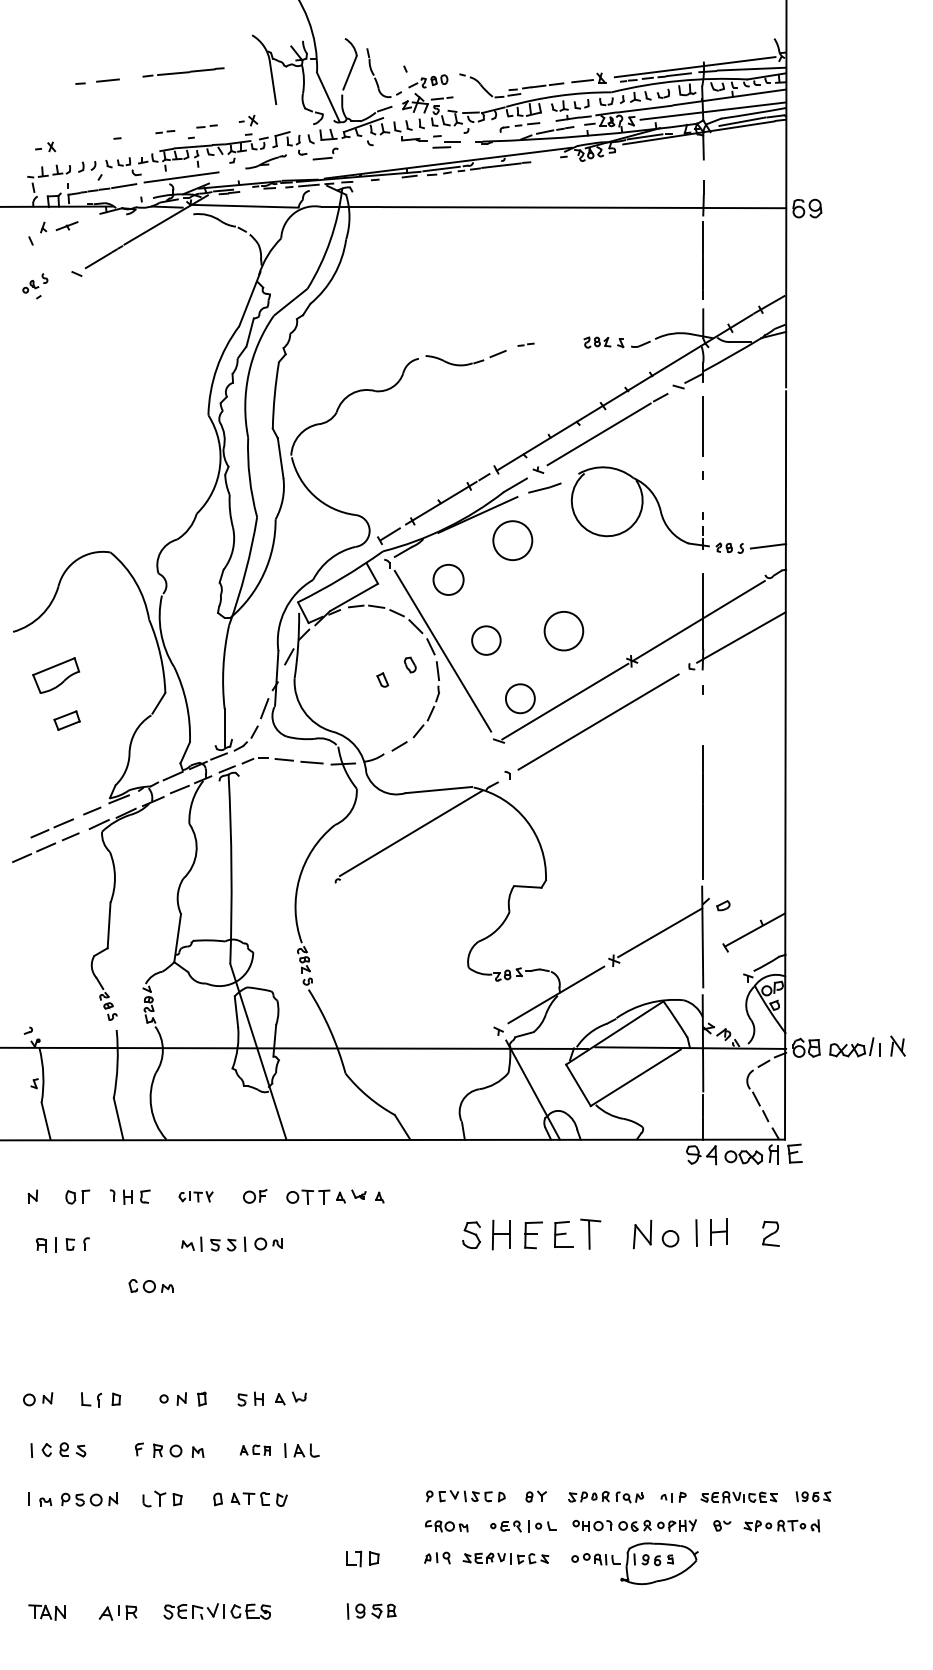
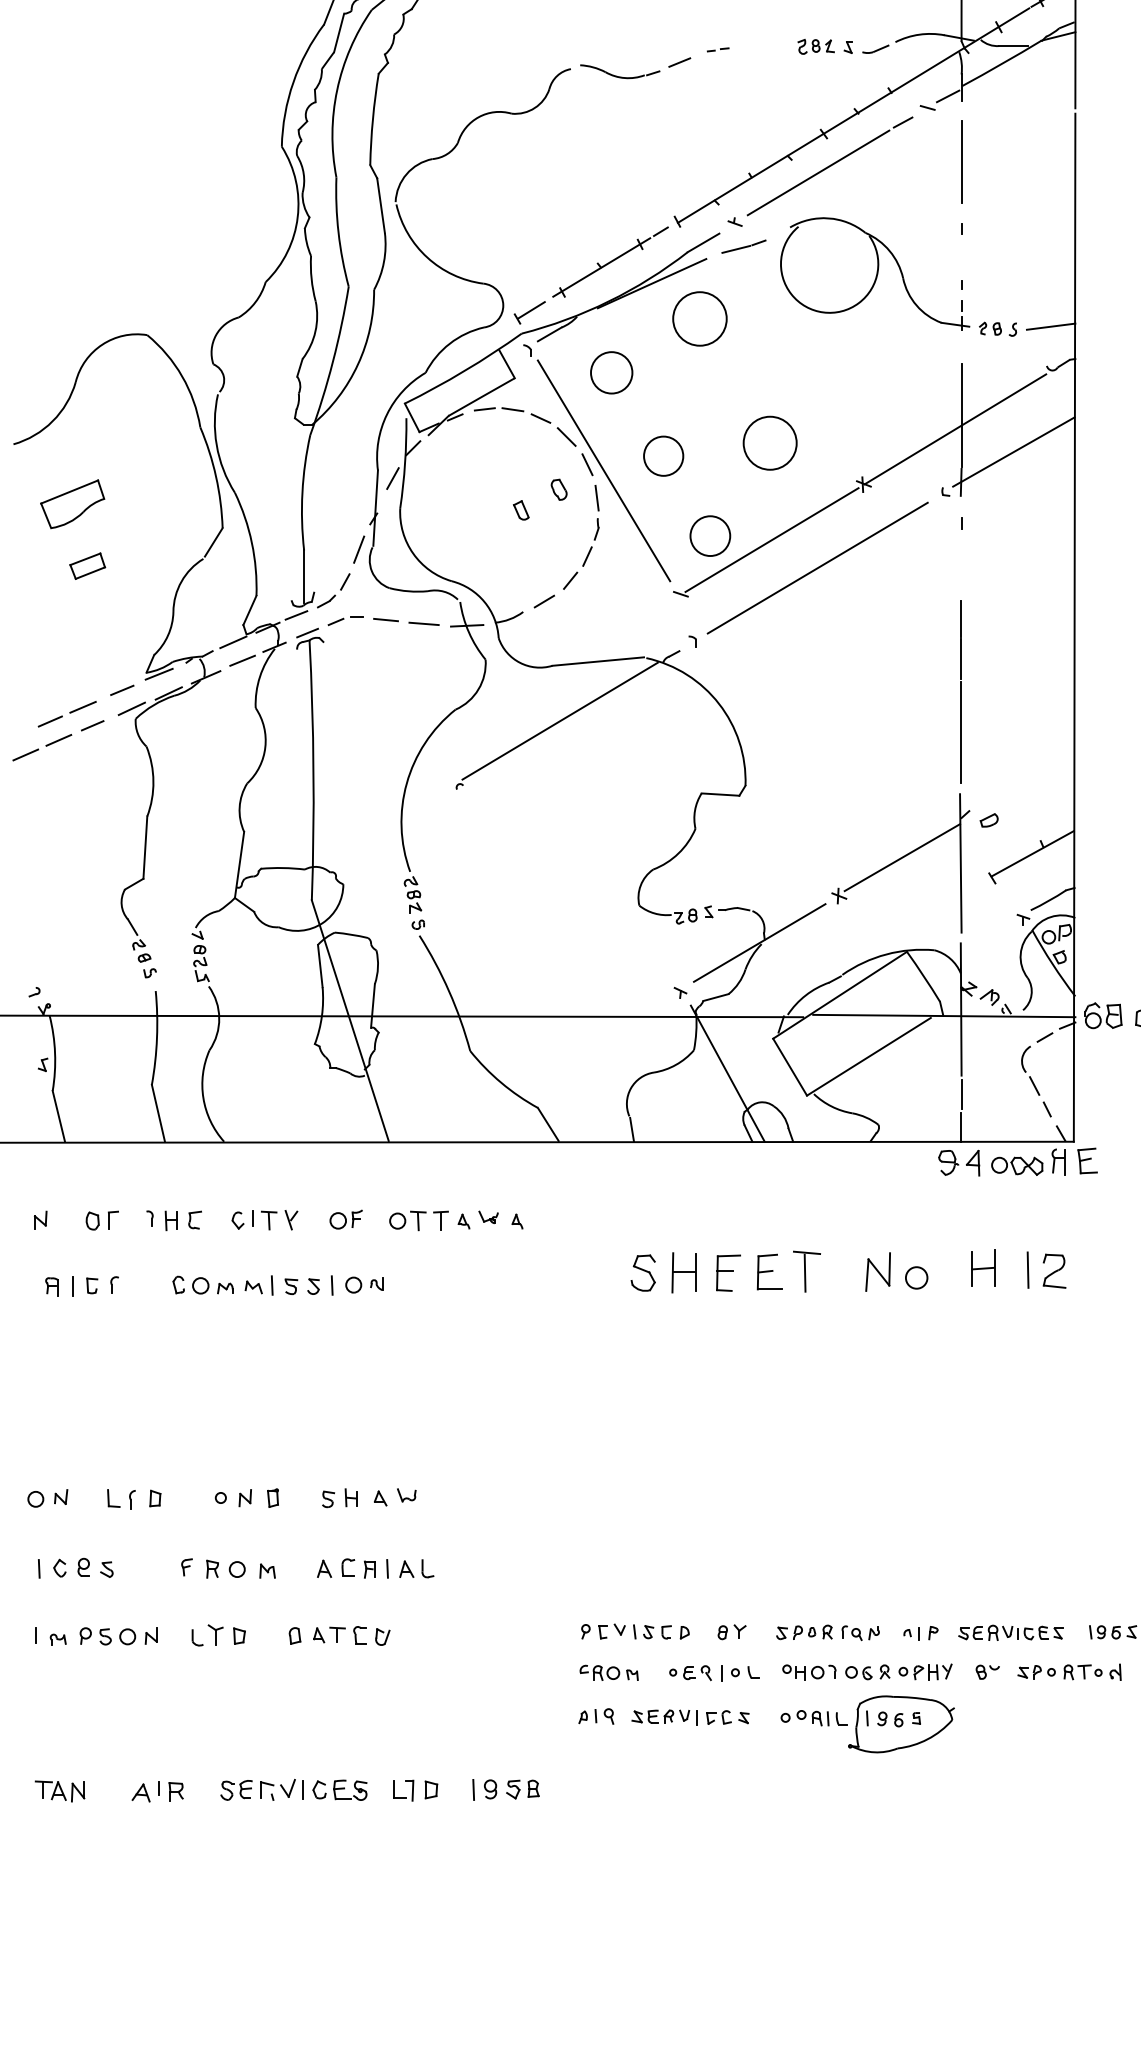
part: (195, 1196) -> (264, 1219), size x1.43
line: (696, 1232) -> (1027, 1269), moved
part: (150, 1286) -> (202, 1285), moved
part: (254, 1449) -> (345, 1567), size x1.43
part: (362, 1558) -> (415, 1789), moved

